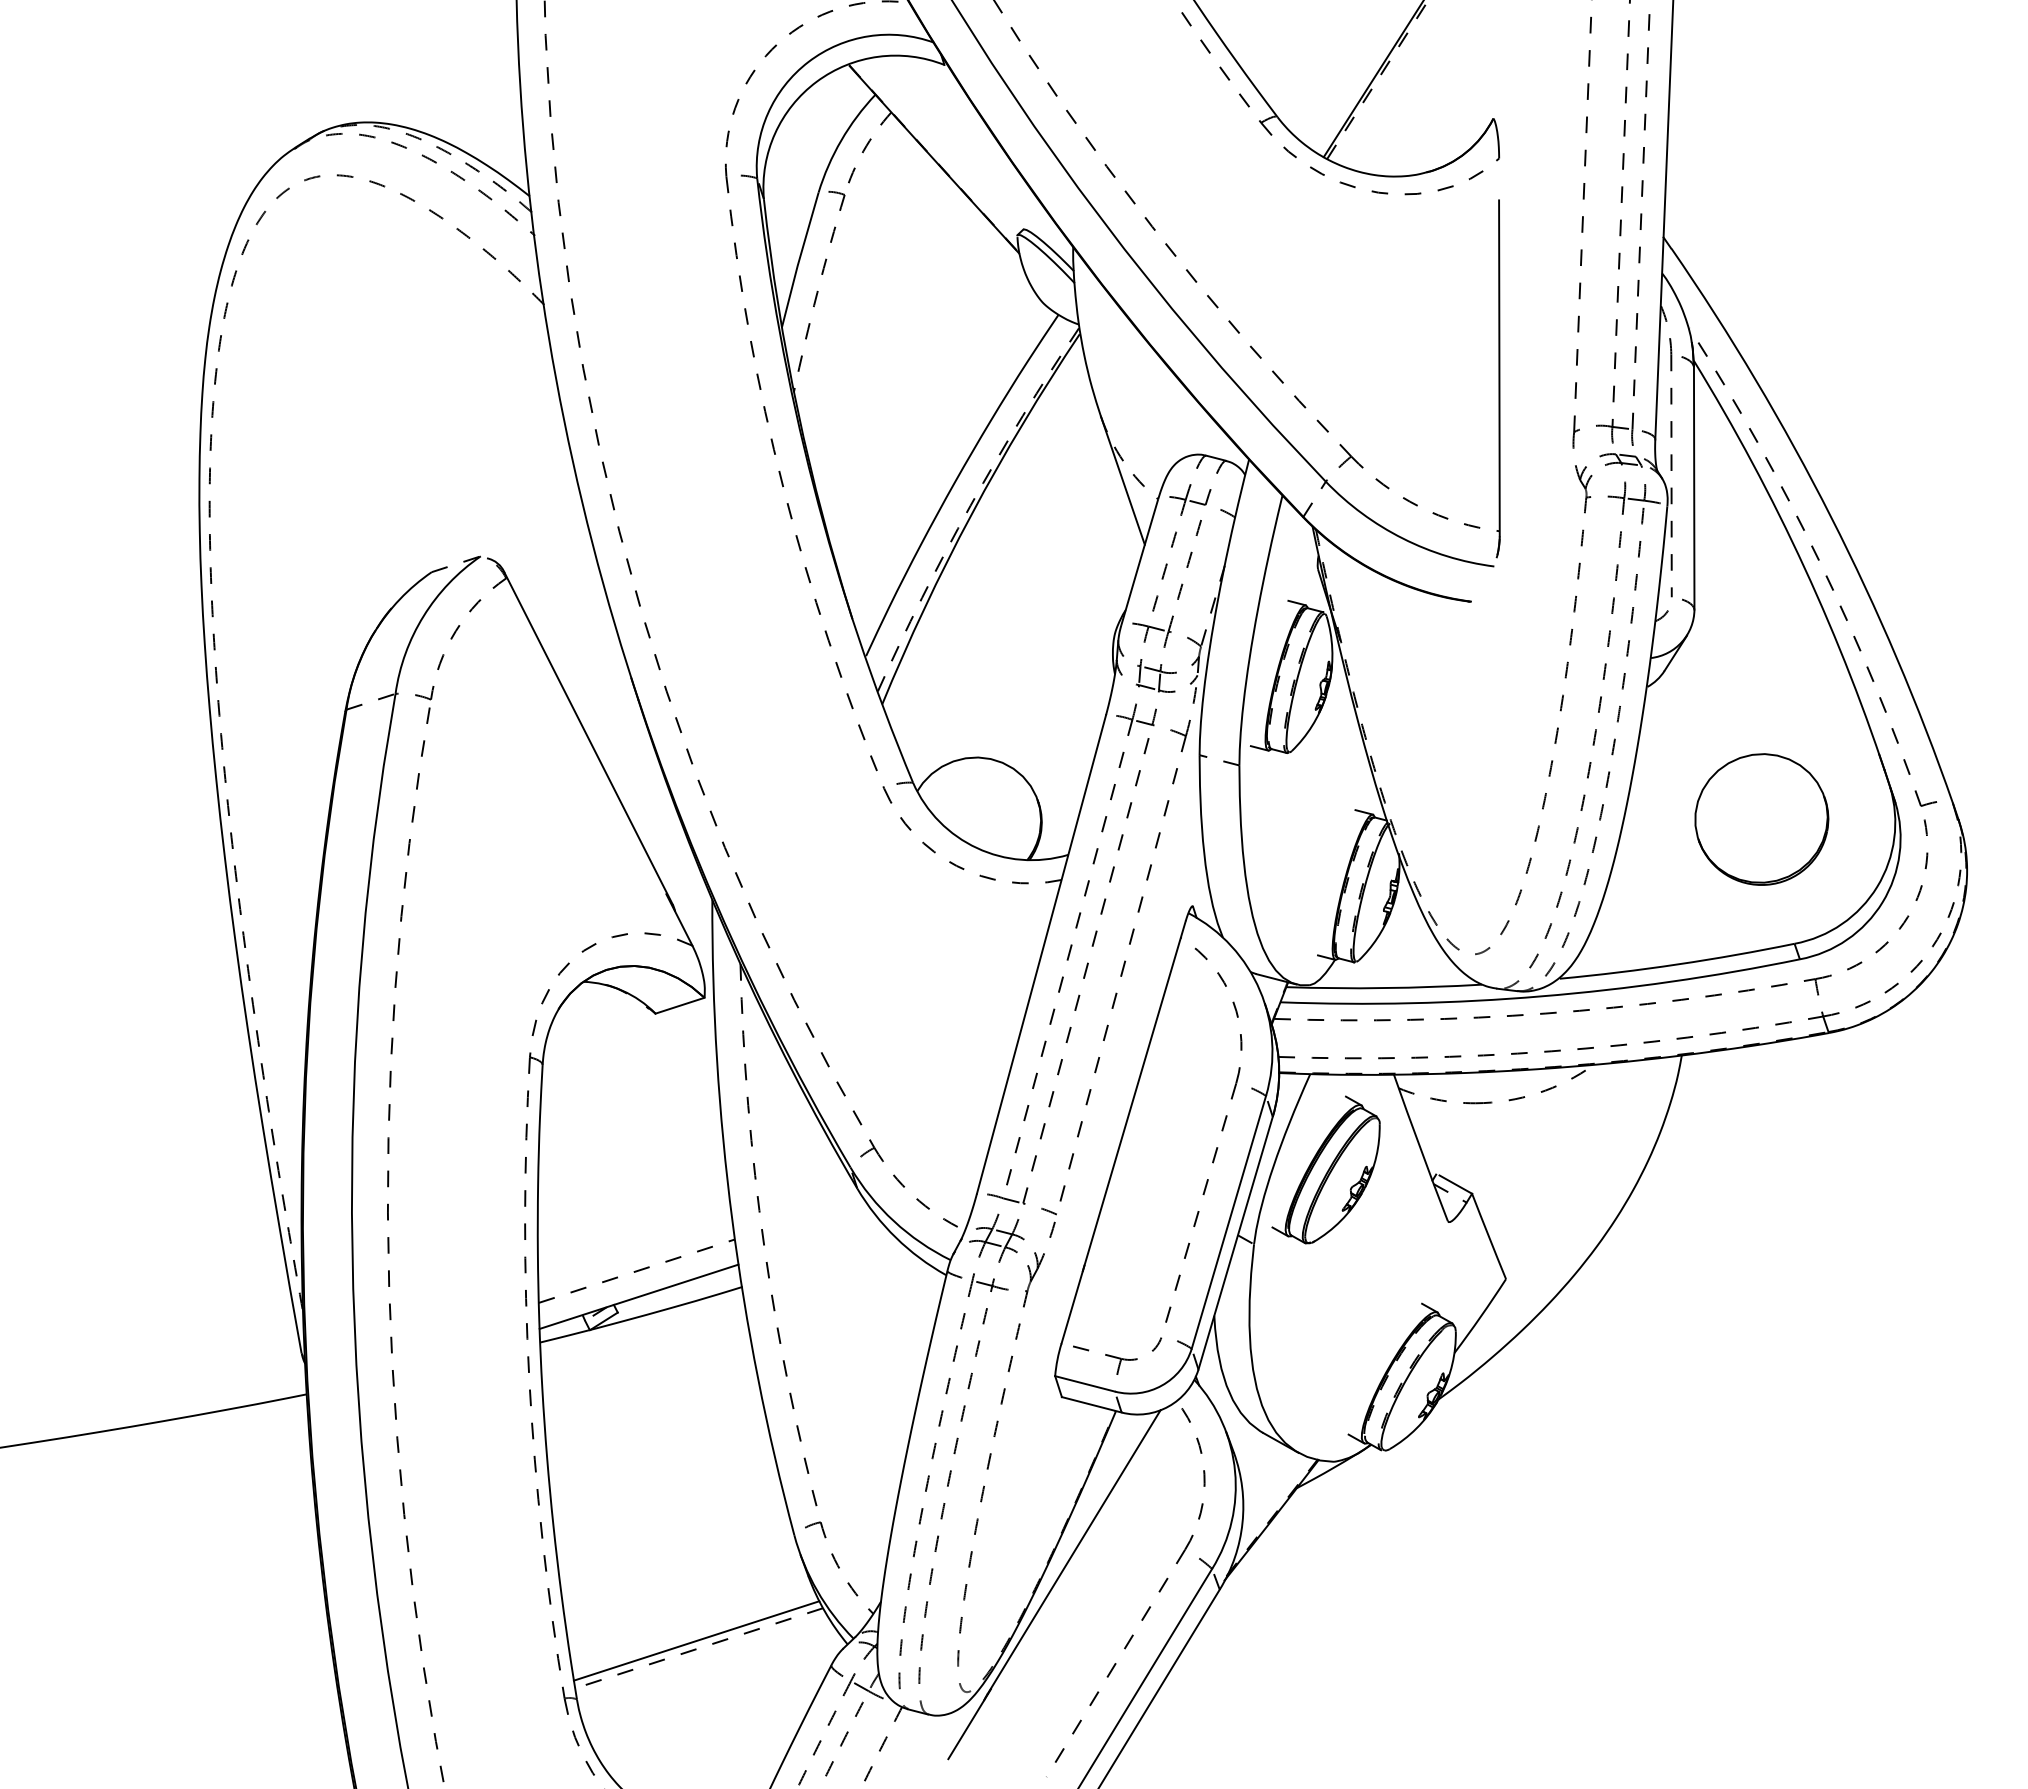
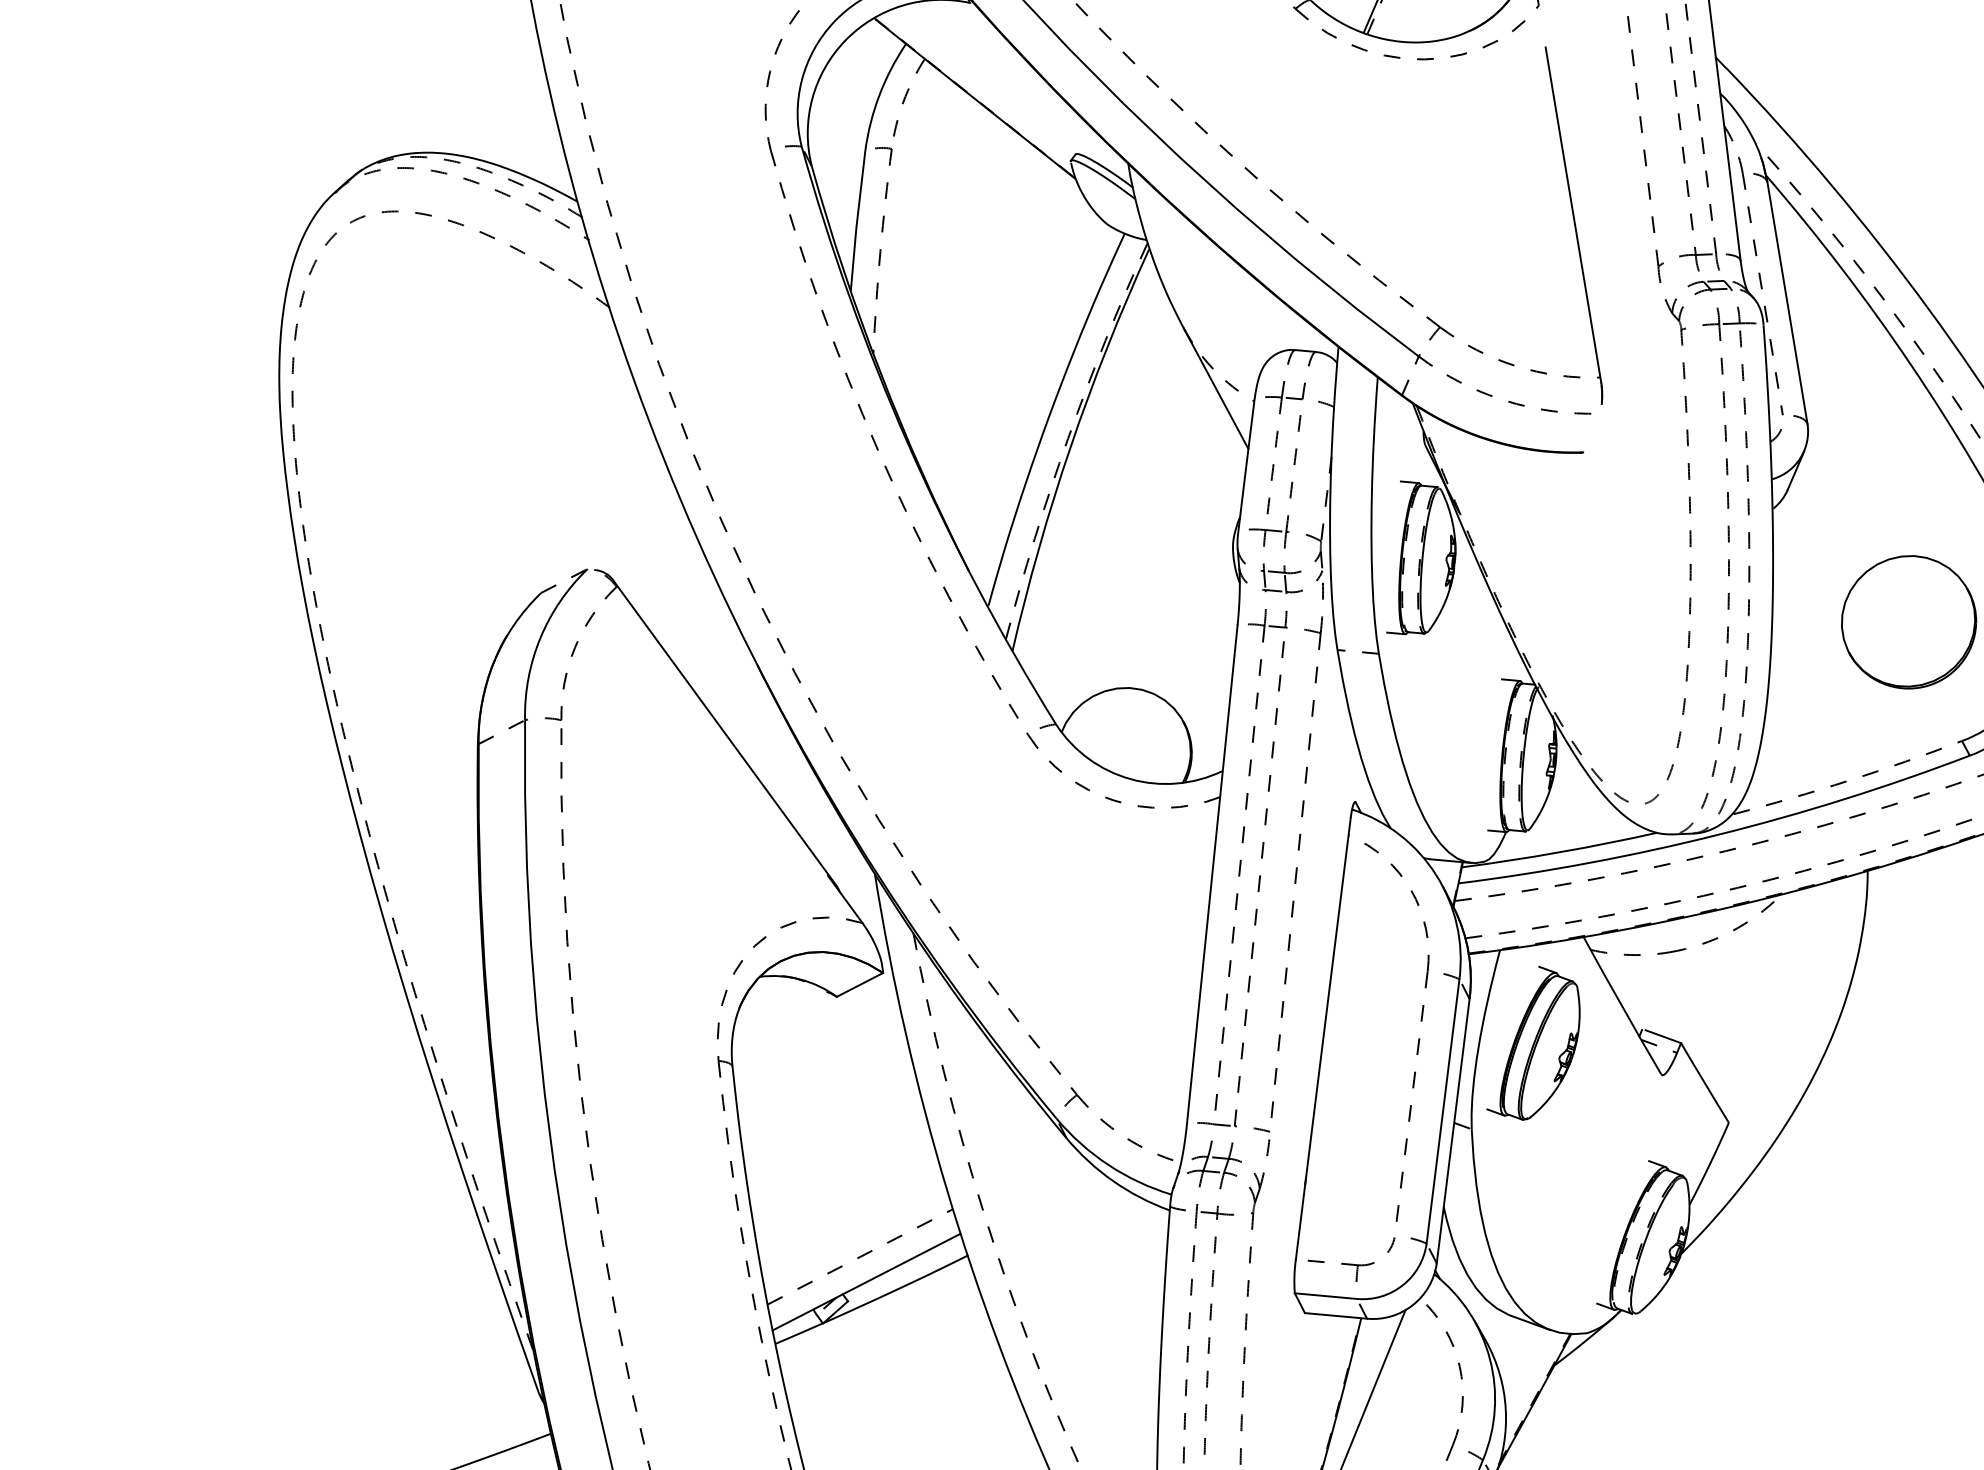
arc: (1402, 538) -> (1504, 400), solid -> dashed
arc: (1677, 964) -> (1848, 780), solid -> dashed

